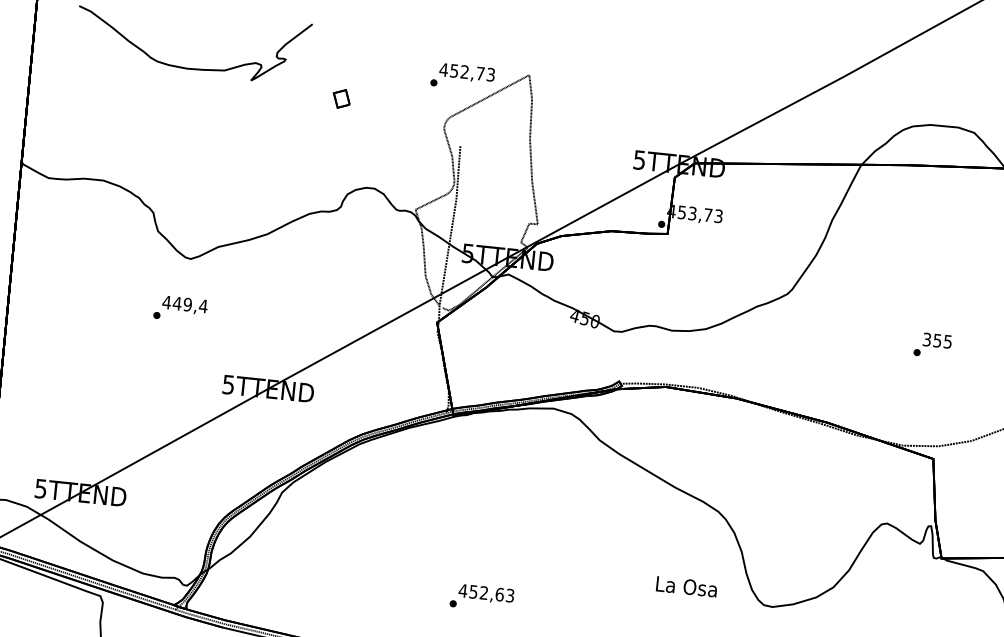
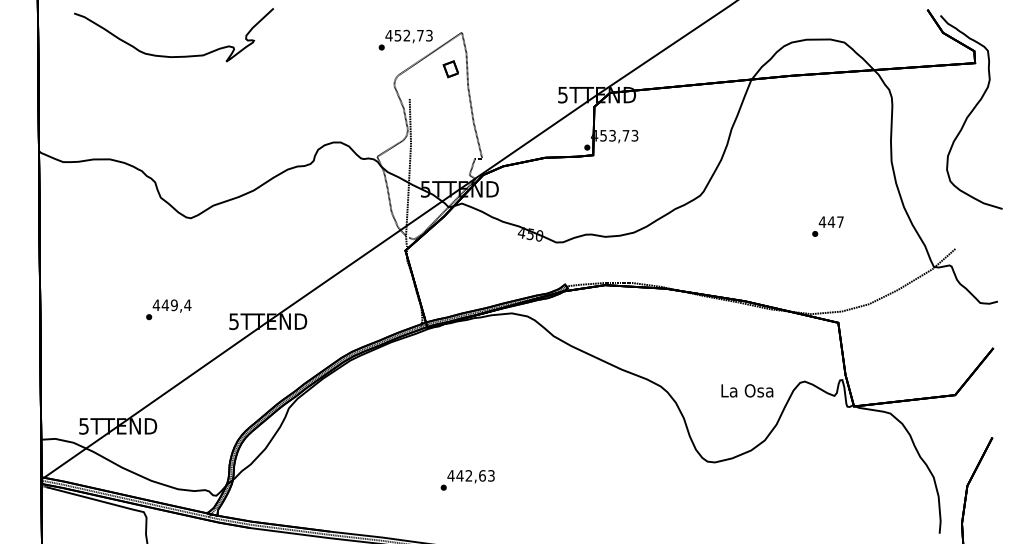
part: (341, 99) -> (450, 69), moved
text: (180, 308) -> (168, 309), moved
text: (936, 339) -> (830, 221), 355 -> 447
text: (686, 586) -> (747, 390), moved
text: (473, 591) -> (459, 475), 452,63 -> 442,63

